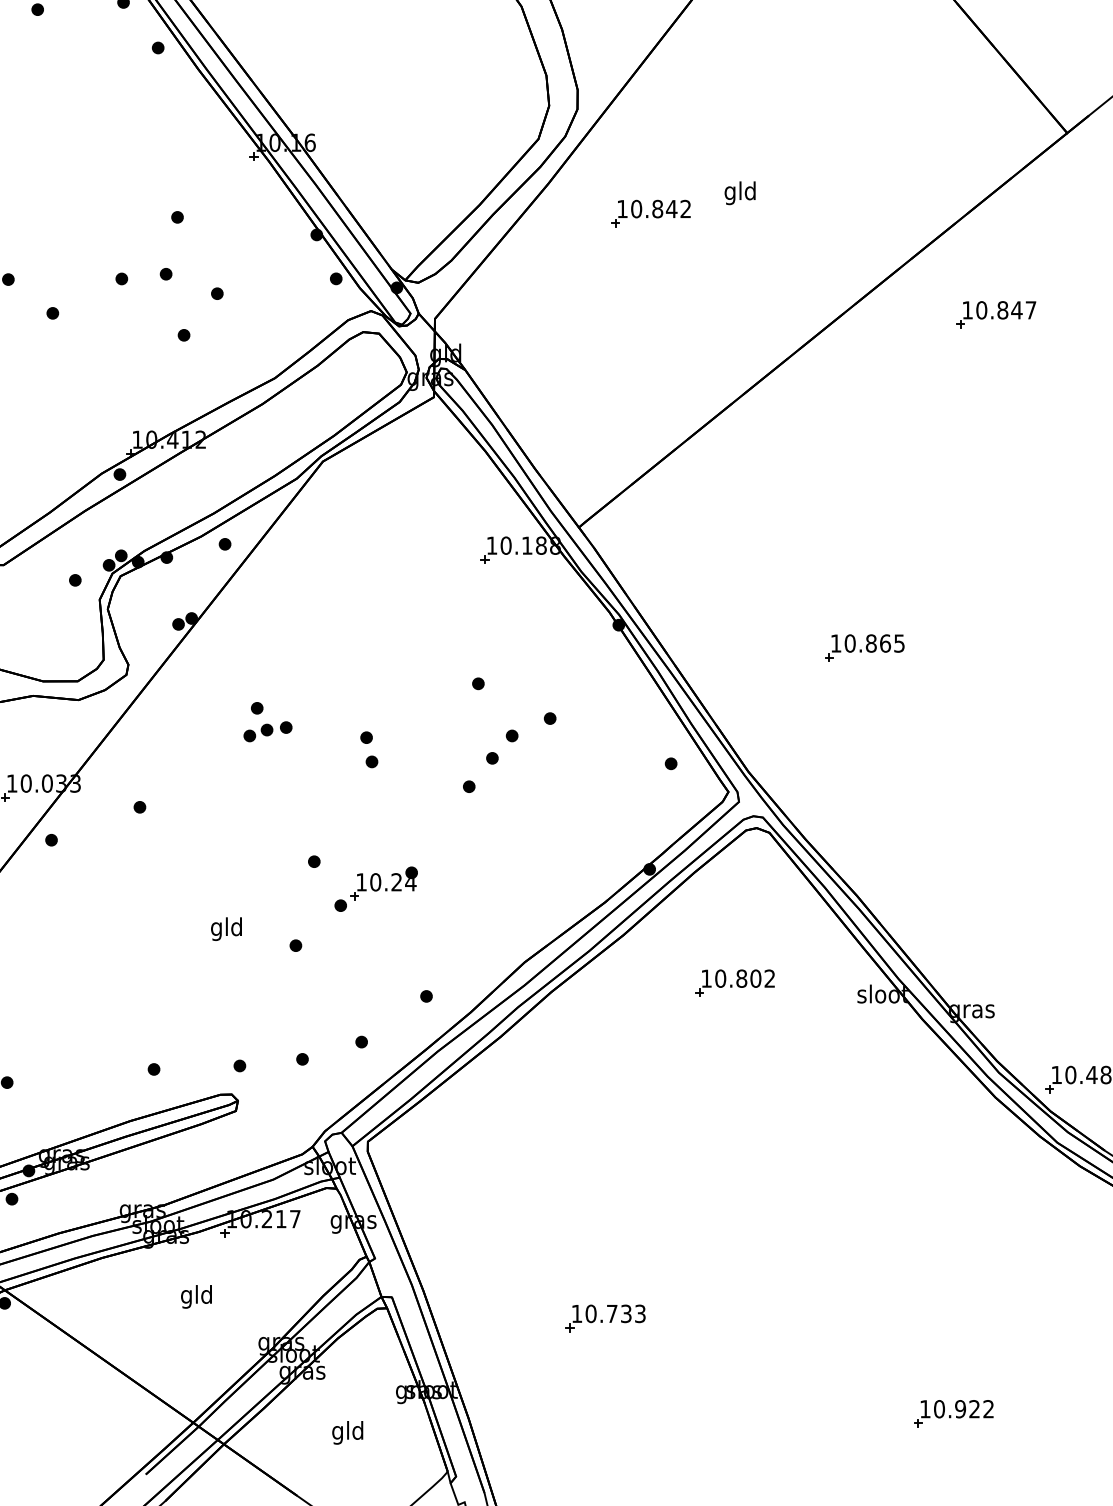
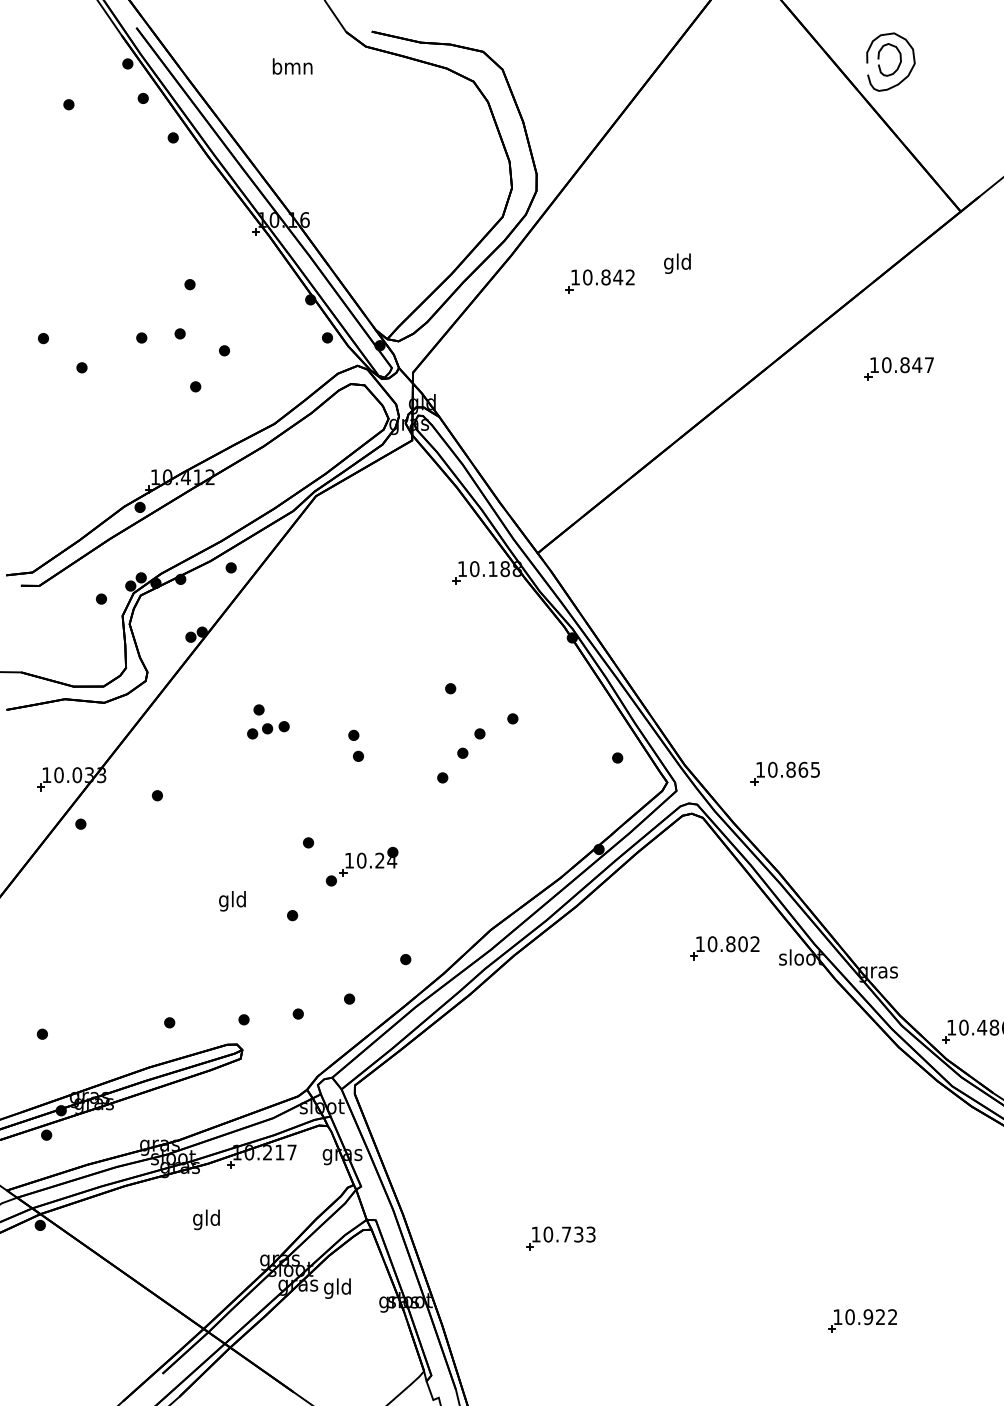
part: (863, 647) -> (784, 773), moved
part: (734, 983) -> (724, 948), moved
text: (347, 1432) -> (337, 1288), moved

